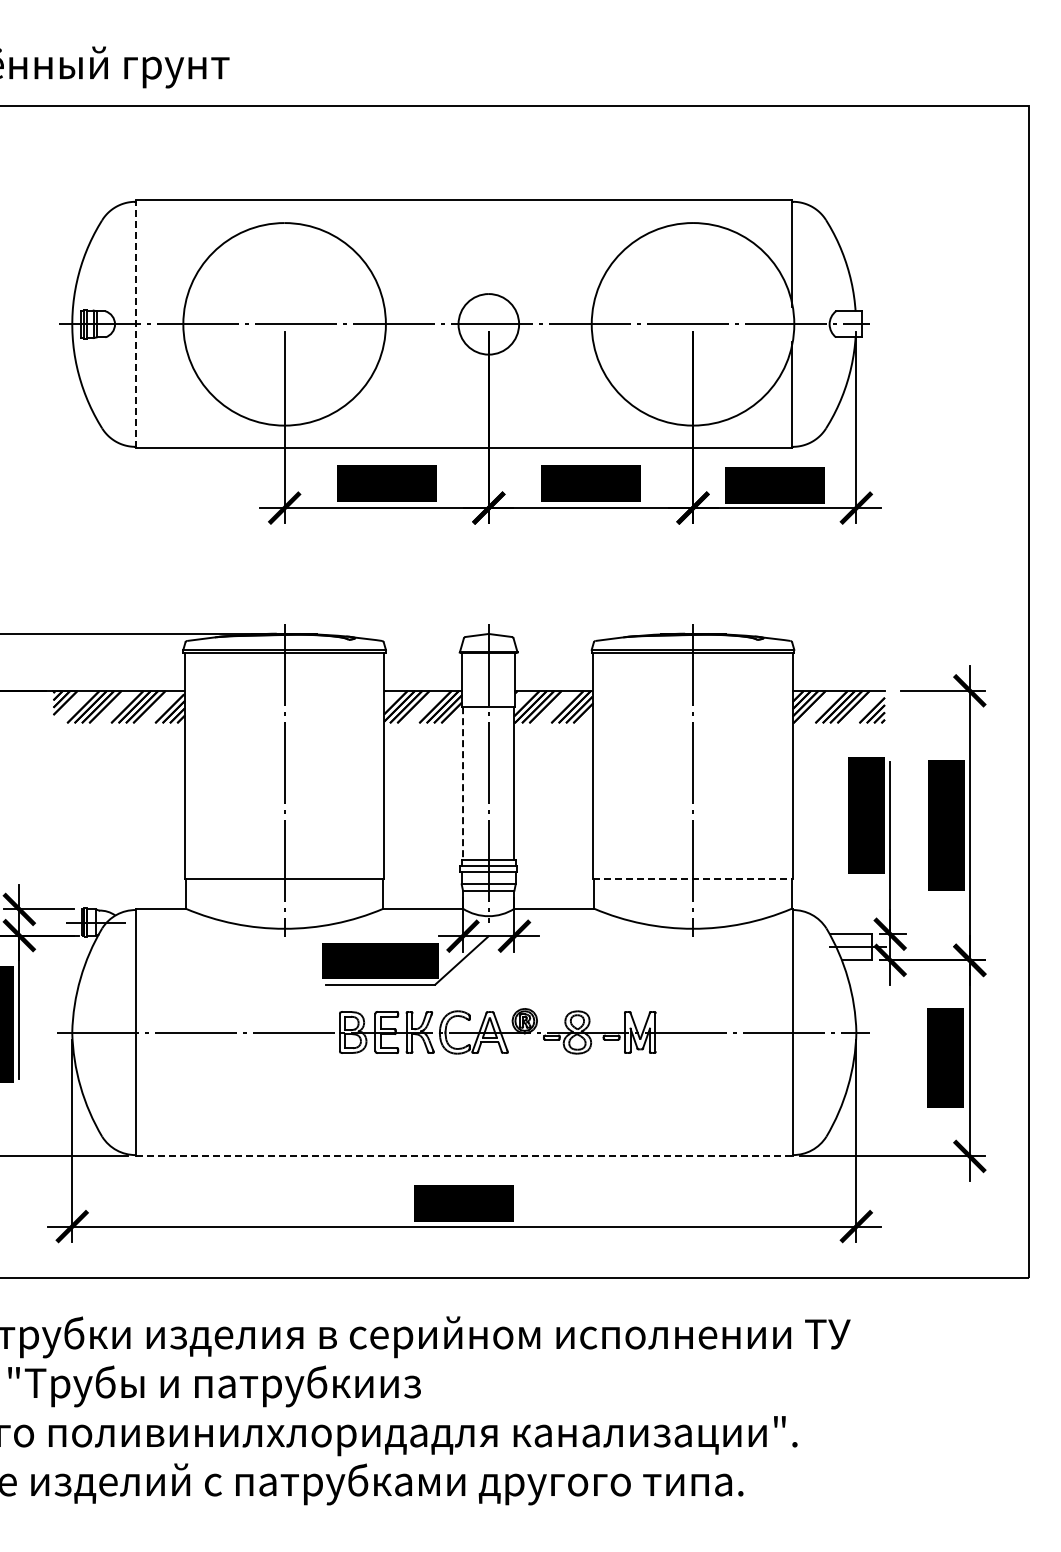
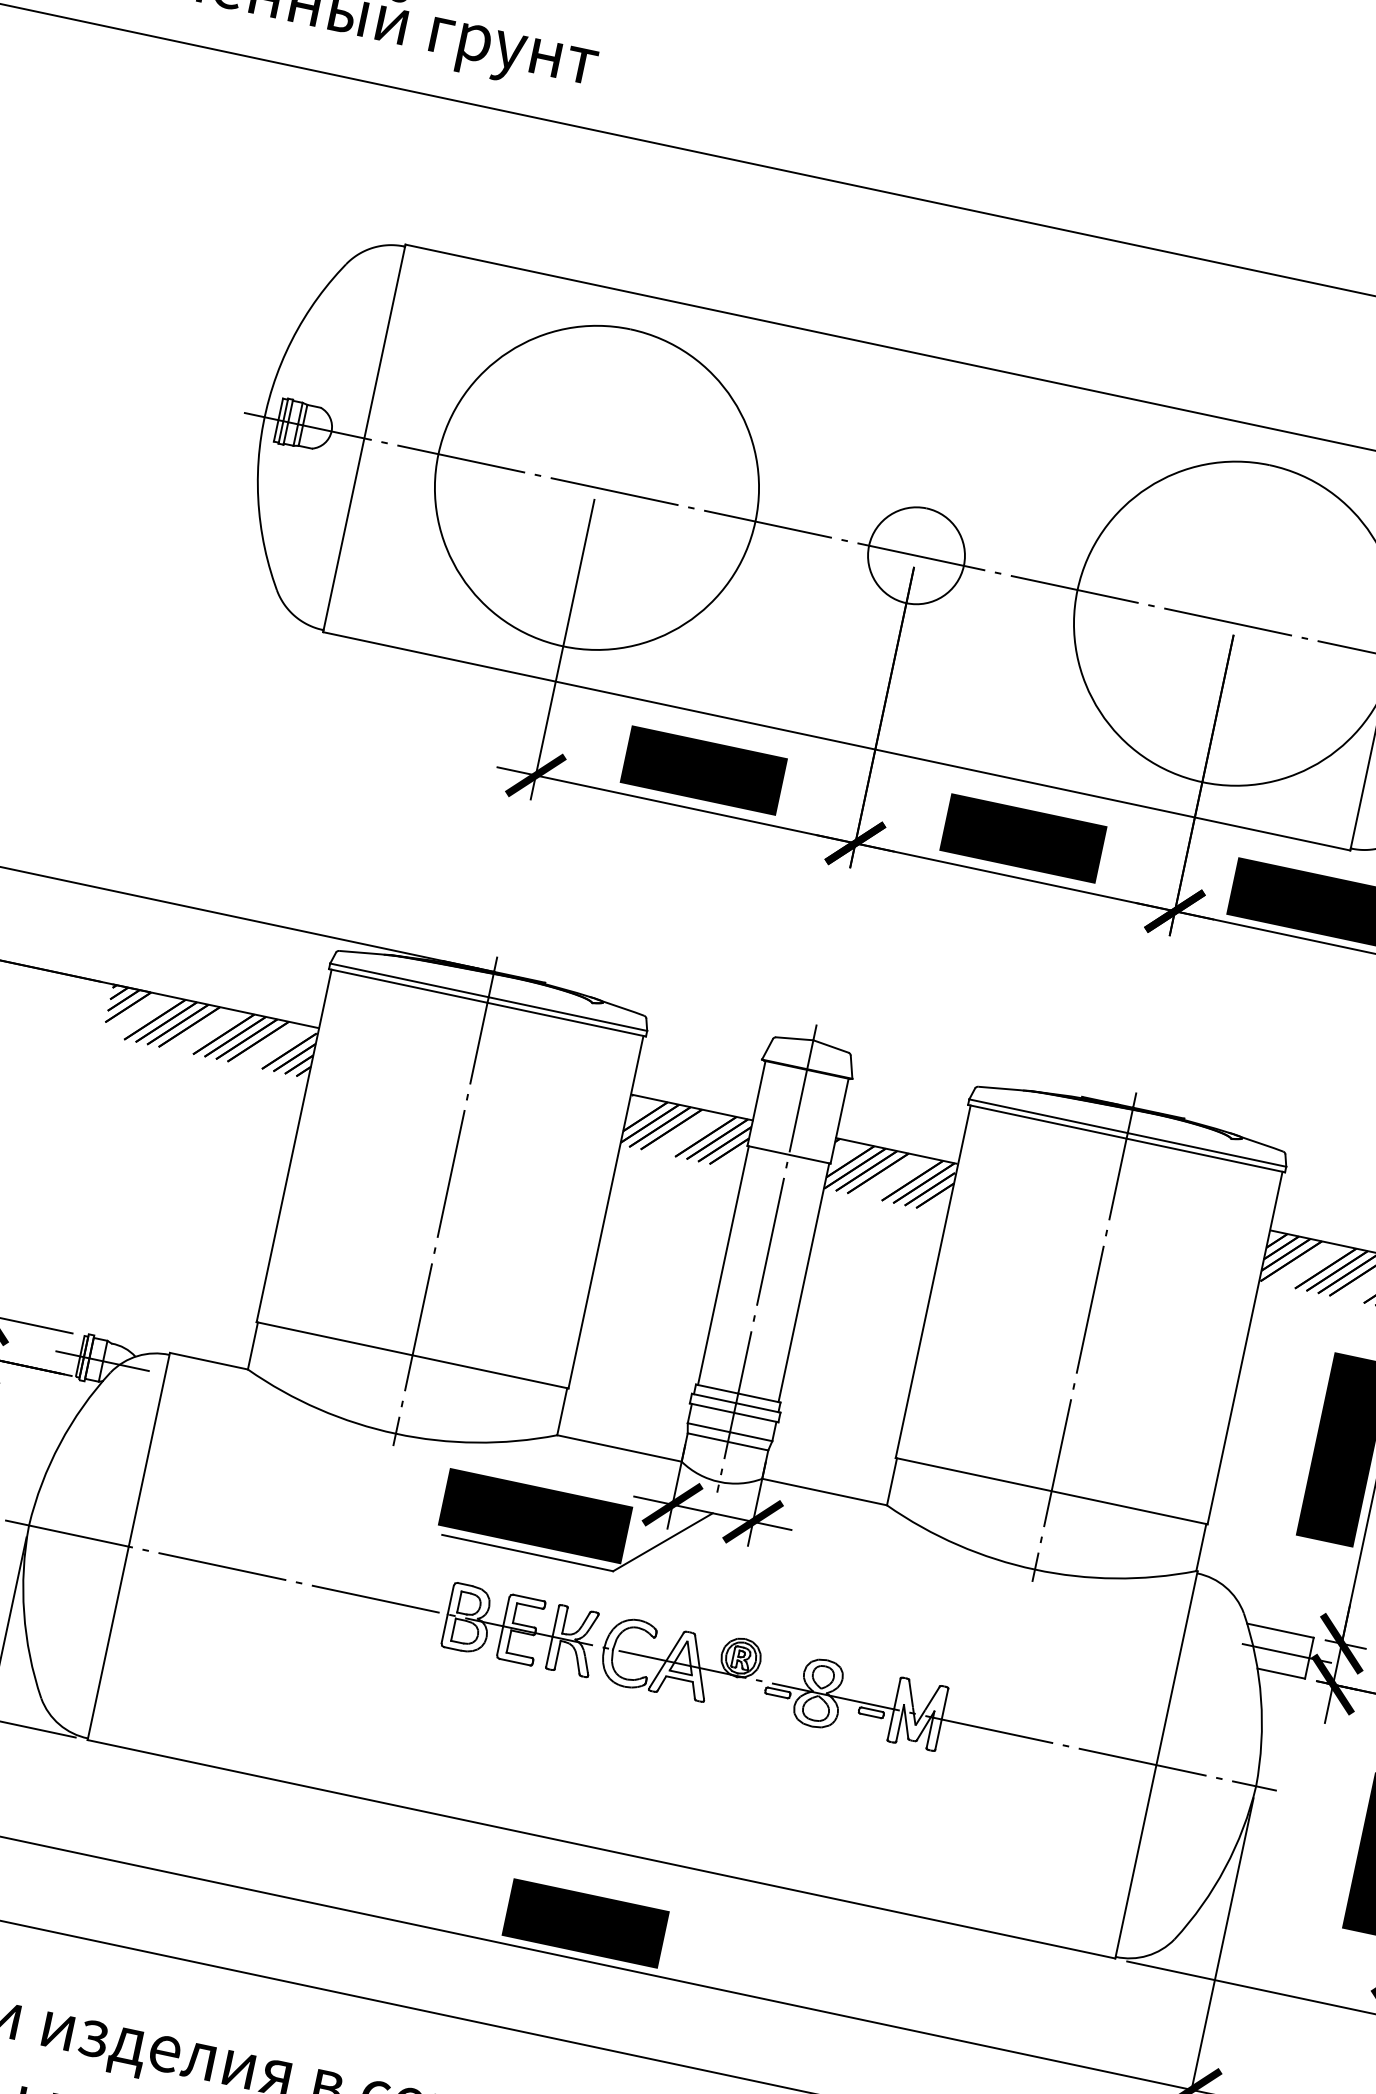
line: (135, 324) -> (363, 438), dashed -> solid
line: (463, 783) -> (724, 1265), dashed -> solid
line: (693, 878) -> (1052, 1491), dashed -> solid
line: (464, 1156) -> (601, 1849), dashed -> solid

